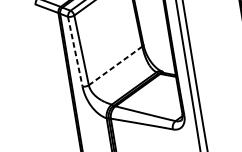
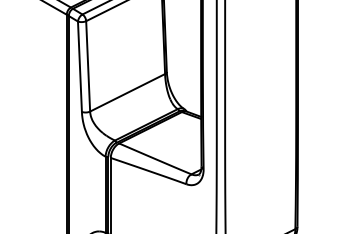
line: (75, 52) -> (79, 67), dashed -> solid
line: (115, 65) -> (127, 92), dashed -> solid

